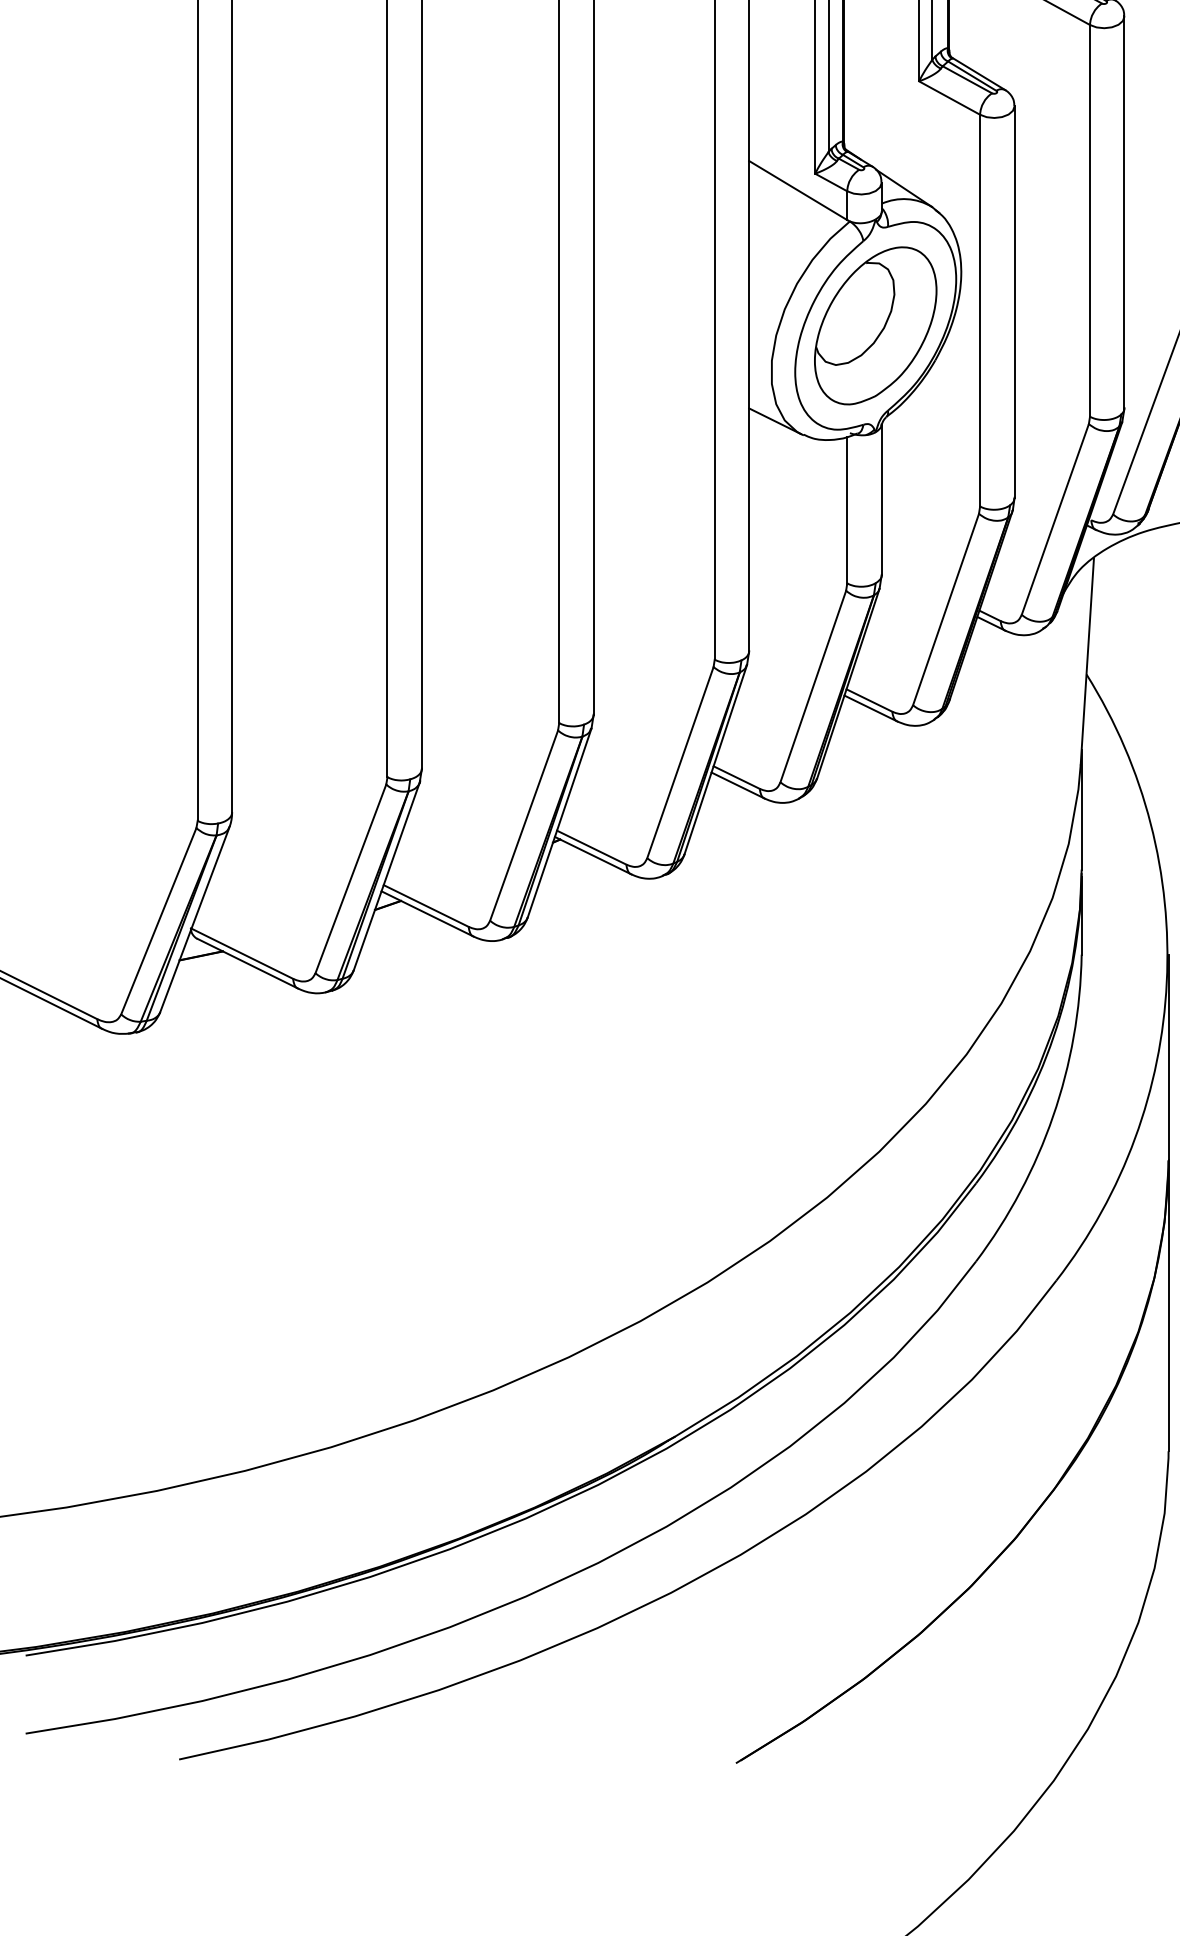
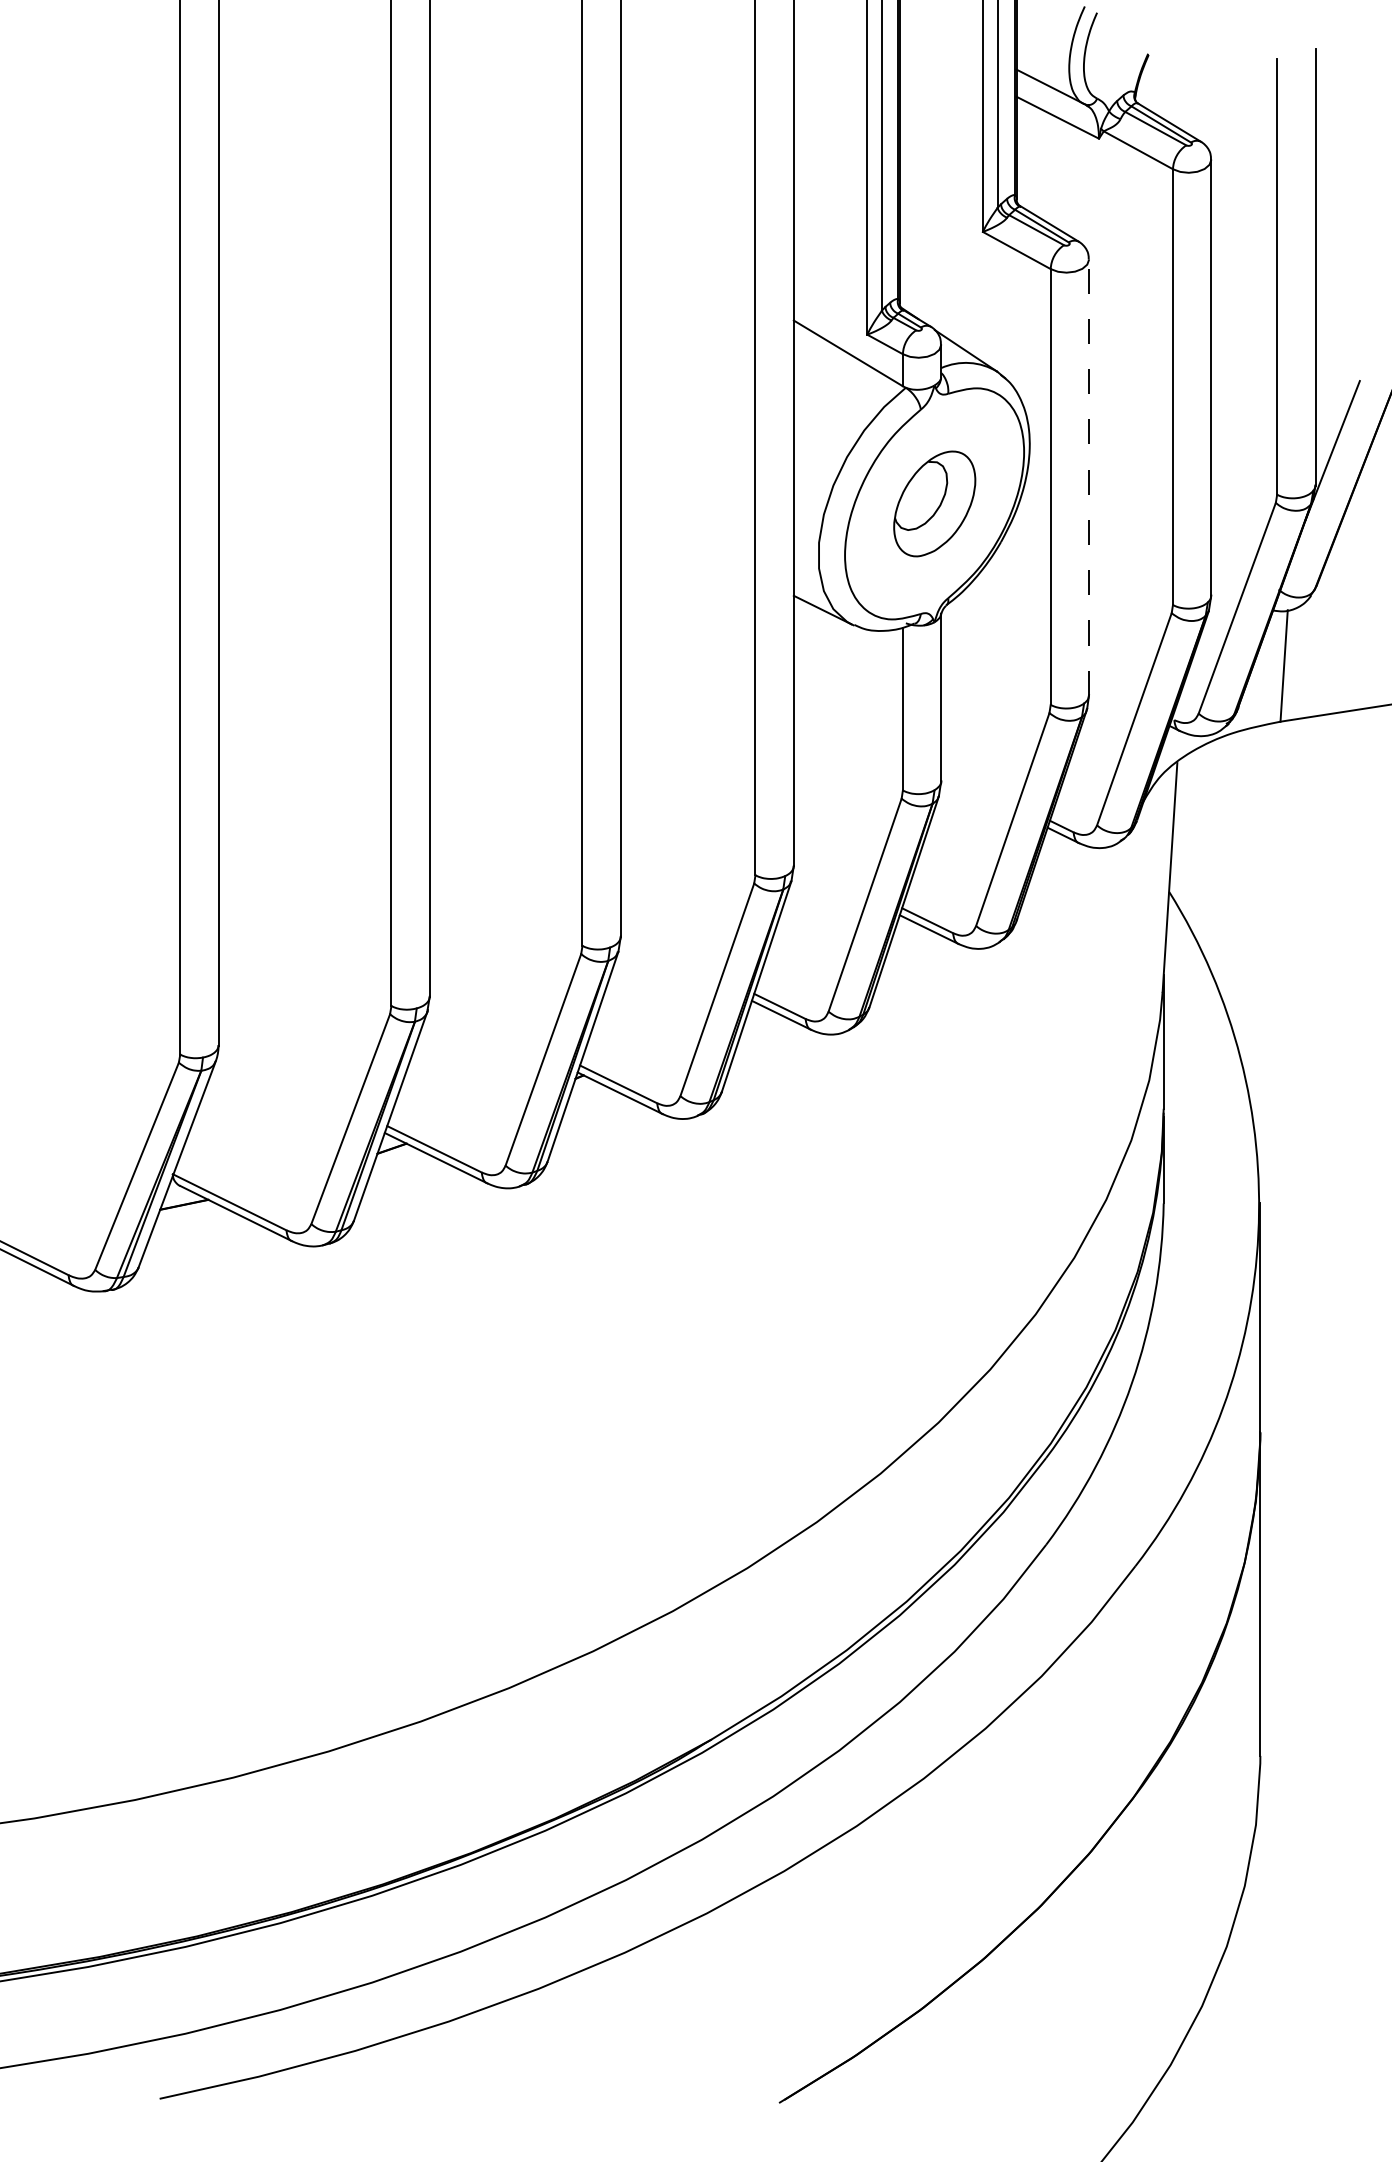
line: (1014, 302) -> (1089, 477), solid -> dashed
part: (875, 325) -> (934, 503), size x0.6

